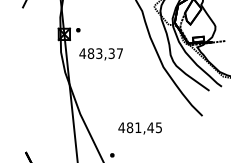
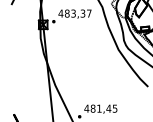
text: (100, 54) -> (74, 14), moved
text: (139, 128) -> (100, 109), moved

